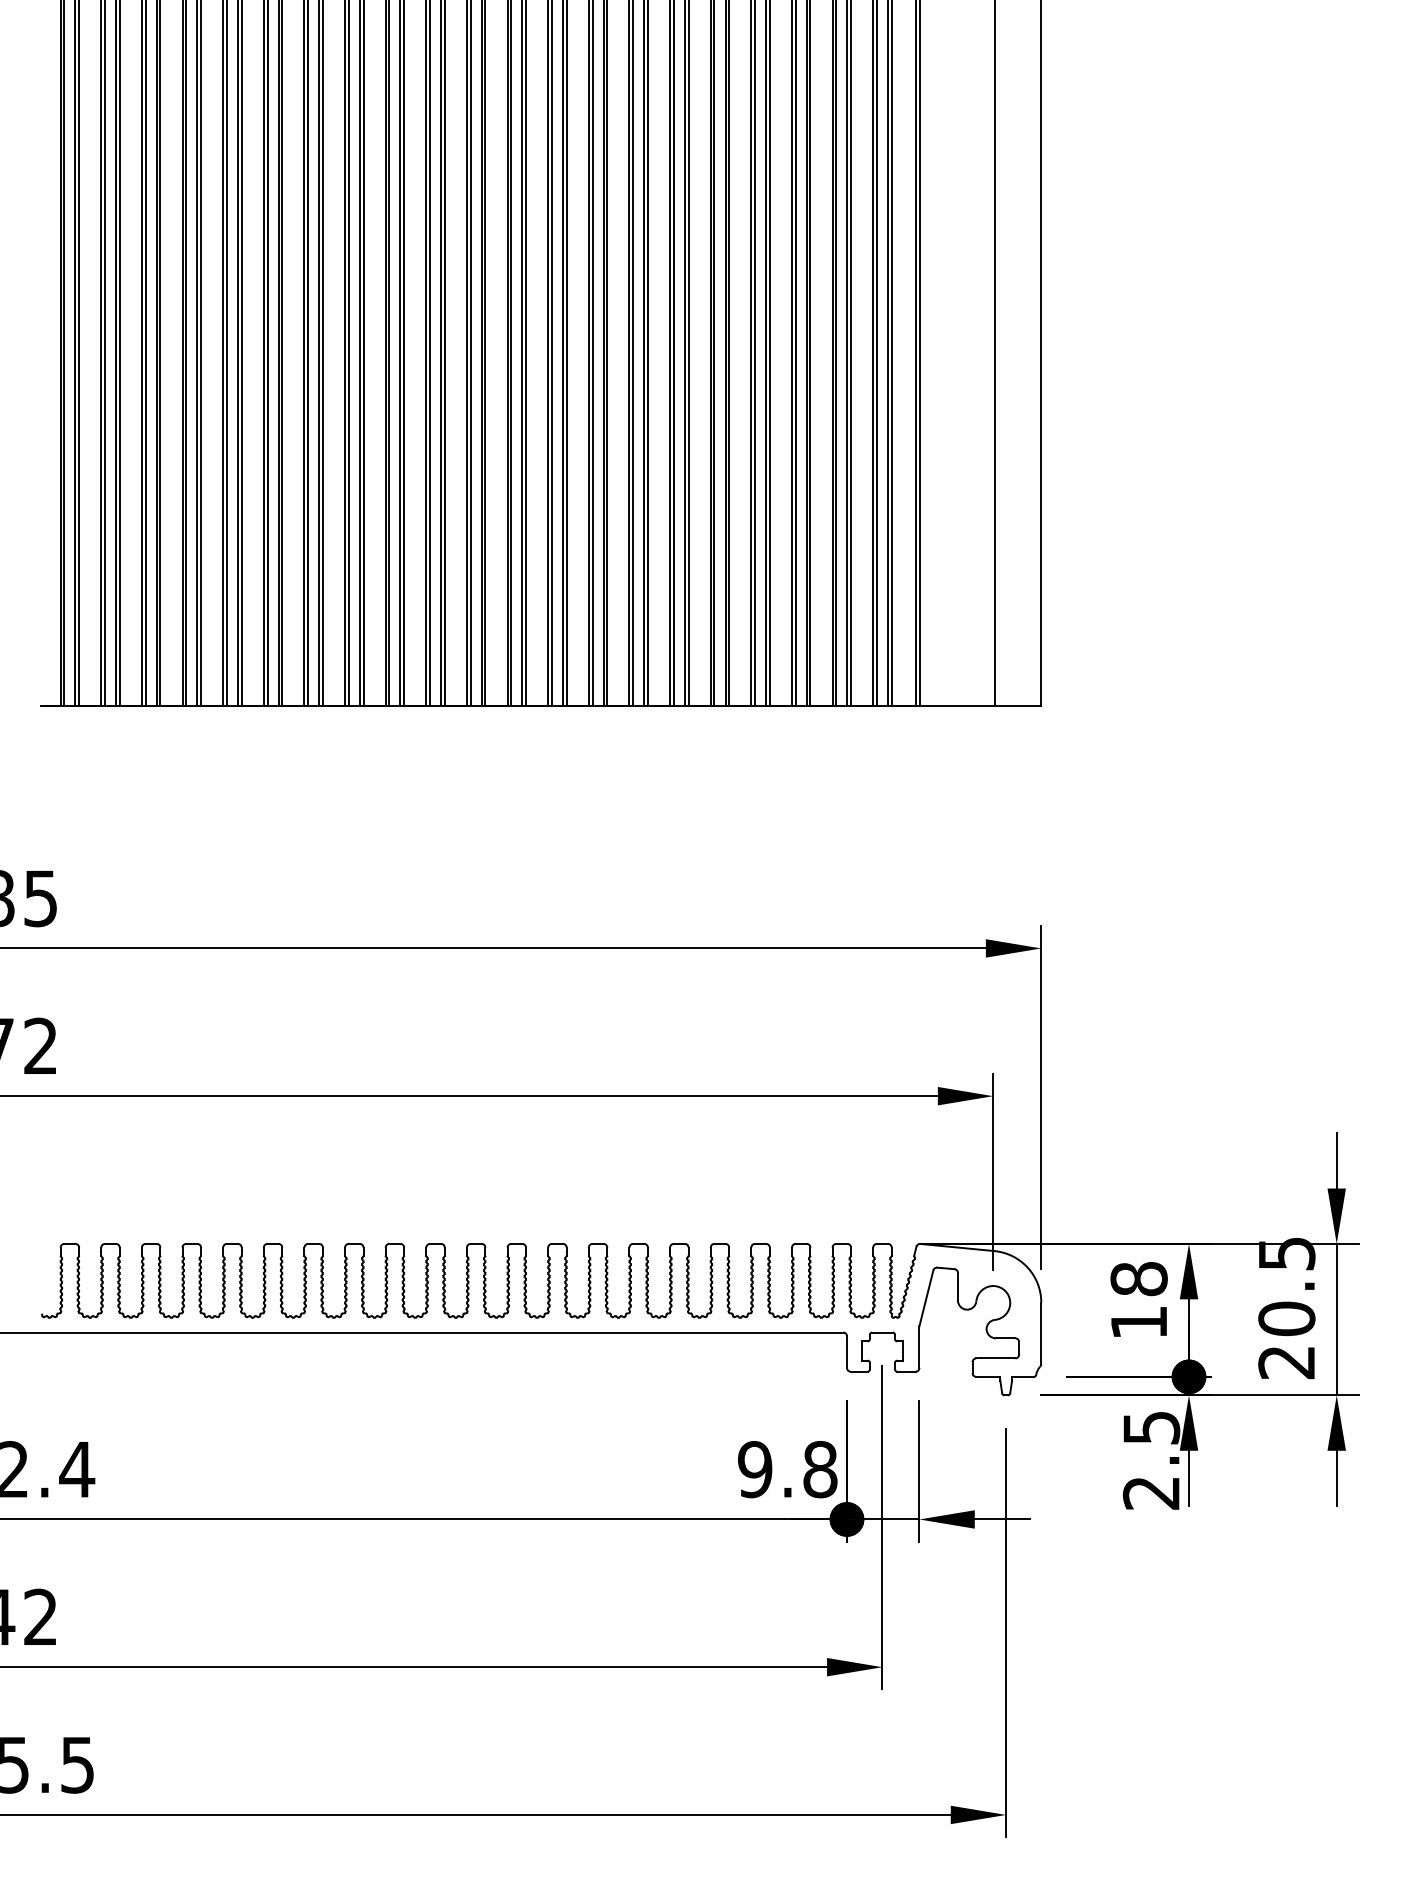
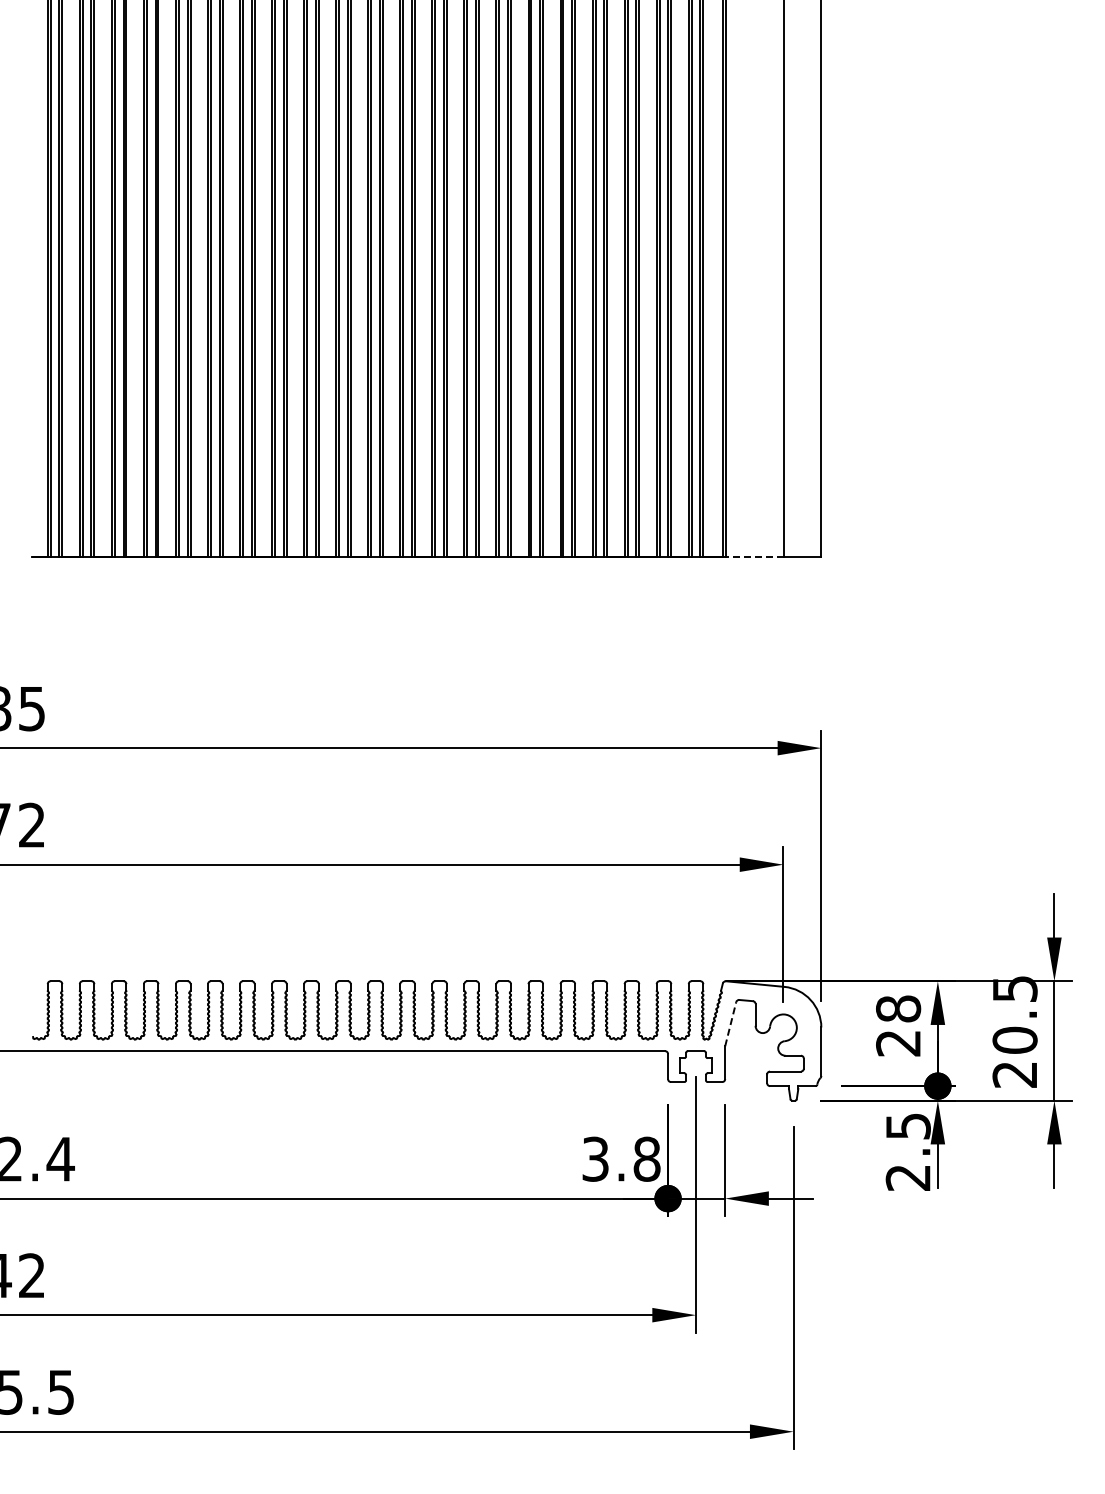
line: (956, 706) -> (754, 557), solid -> dashed
line: (926, 1298) -> (730, 1024), solid -> dashed
text: (1139, 1322) -> (898, 1043), 18 -> 28
text: (755, 1468) -> (595, 1158), 9.8 -> 3.8

